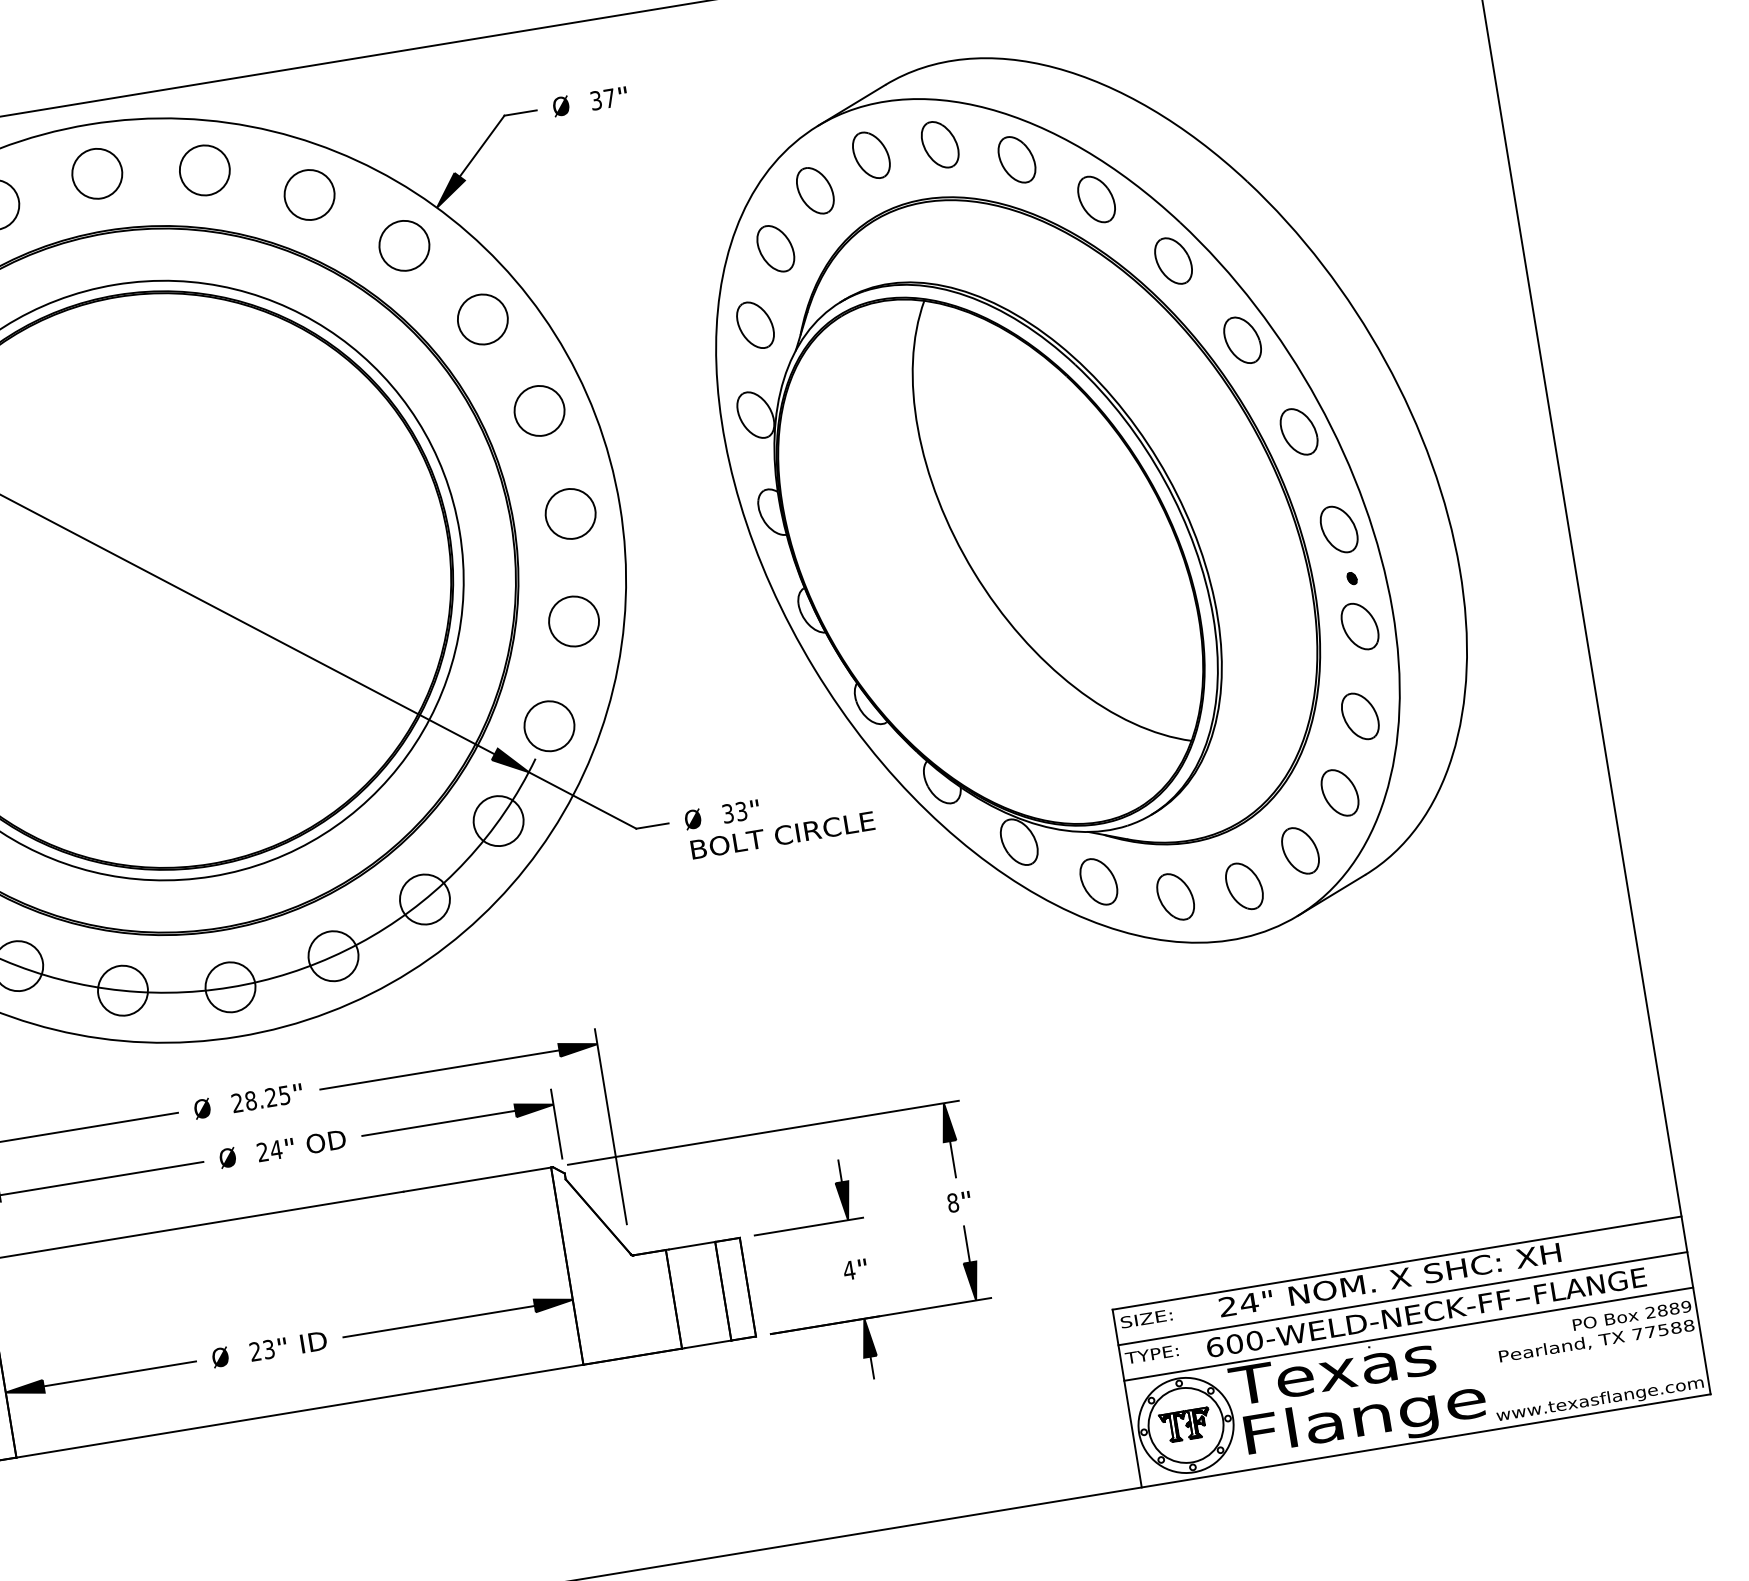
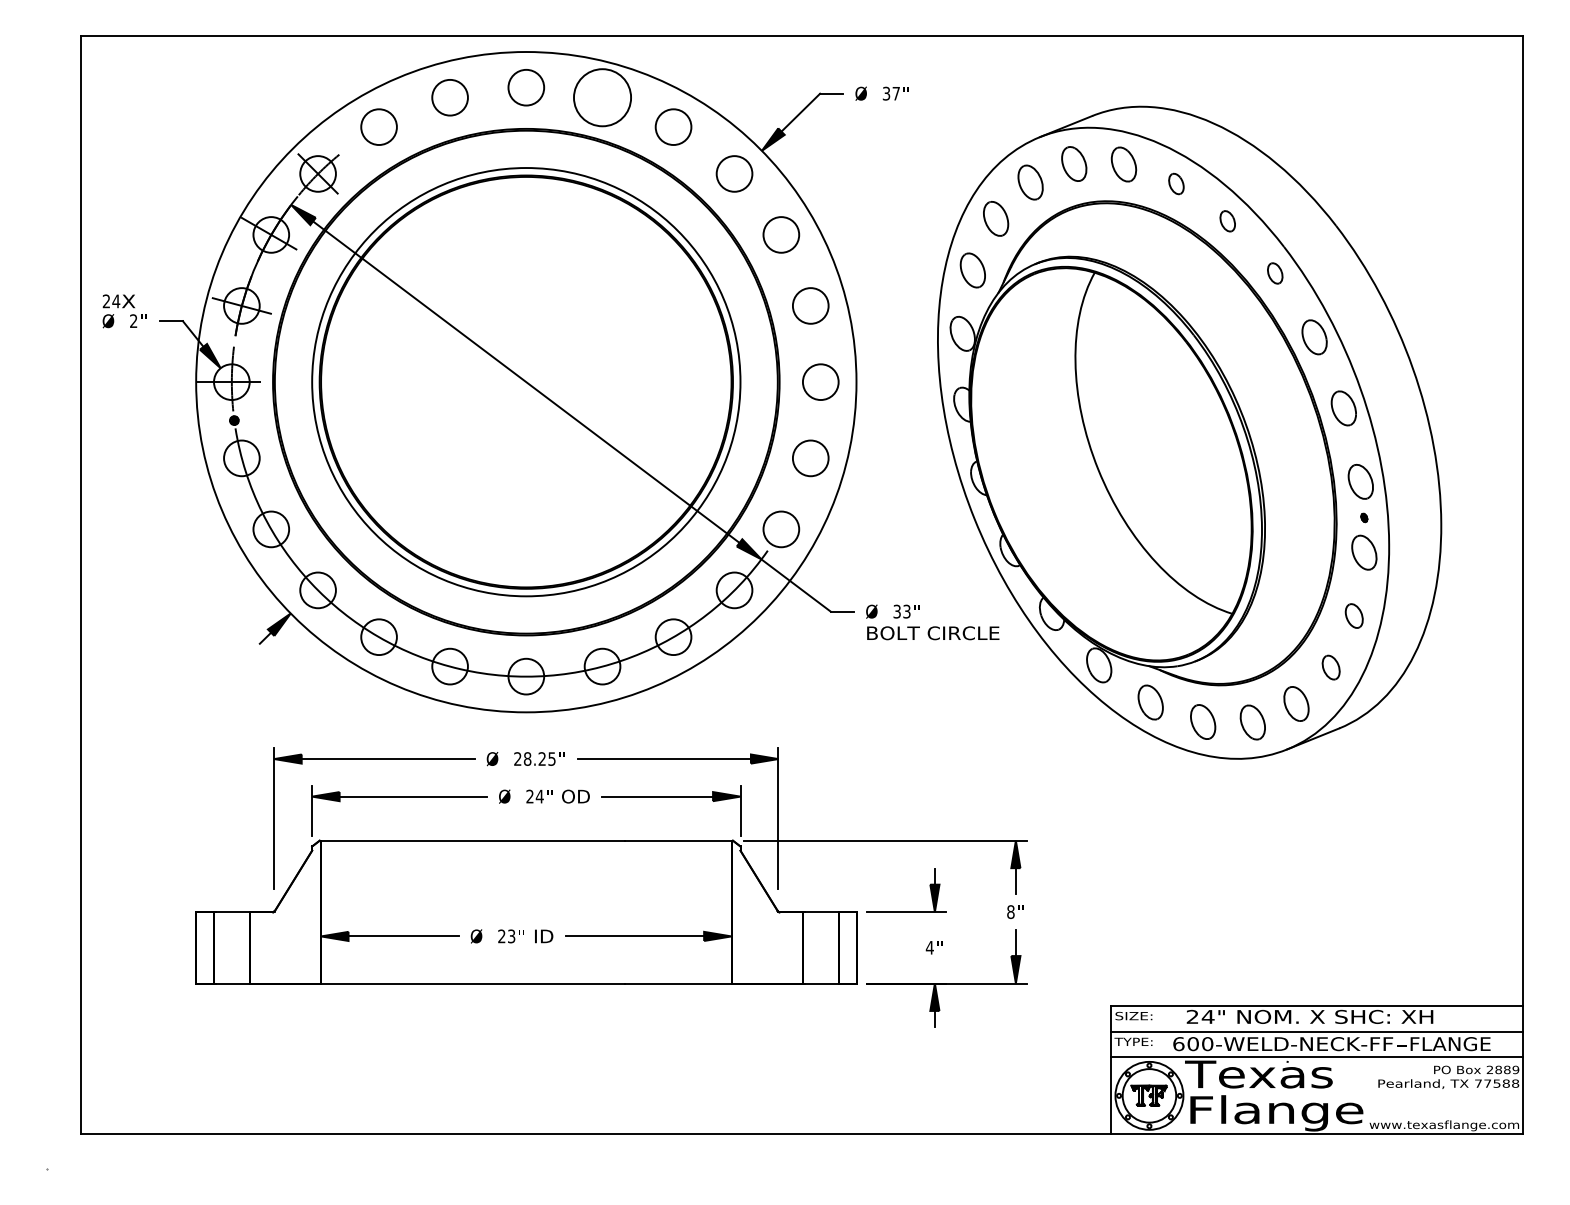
part: (1017, 159) -> (1176, 183), size x0.6
circle: (204, 170) -> (602, 97), size x1.6
part: (1096, 200) -> (1227, 221), size x0.6
part: (1174, 261) -> (1275, 273), size x0.6
part: (1360, 715) -> (1354, 615), size x0.7
part: (1340, 792) -> (1331, 667), size x0.7

